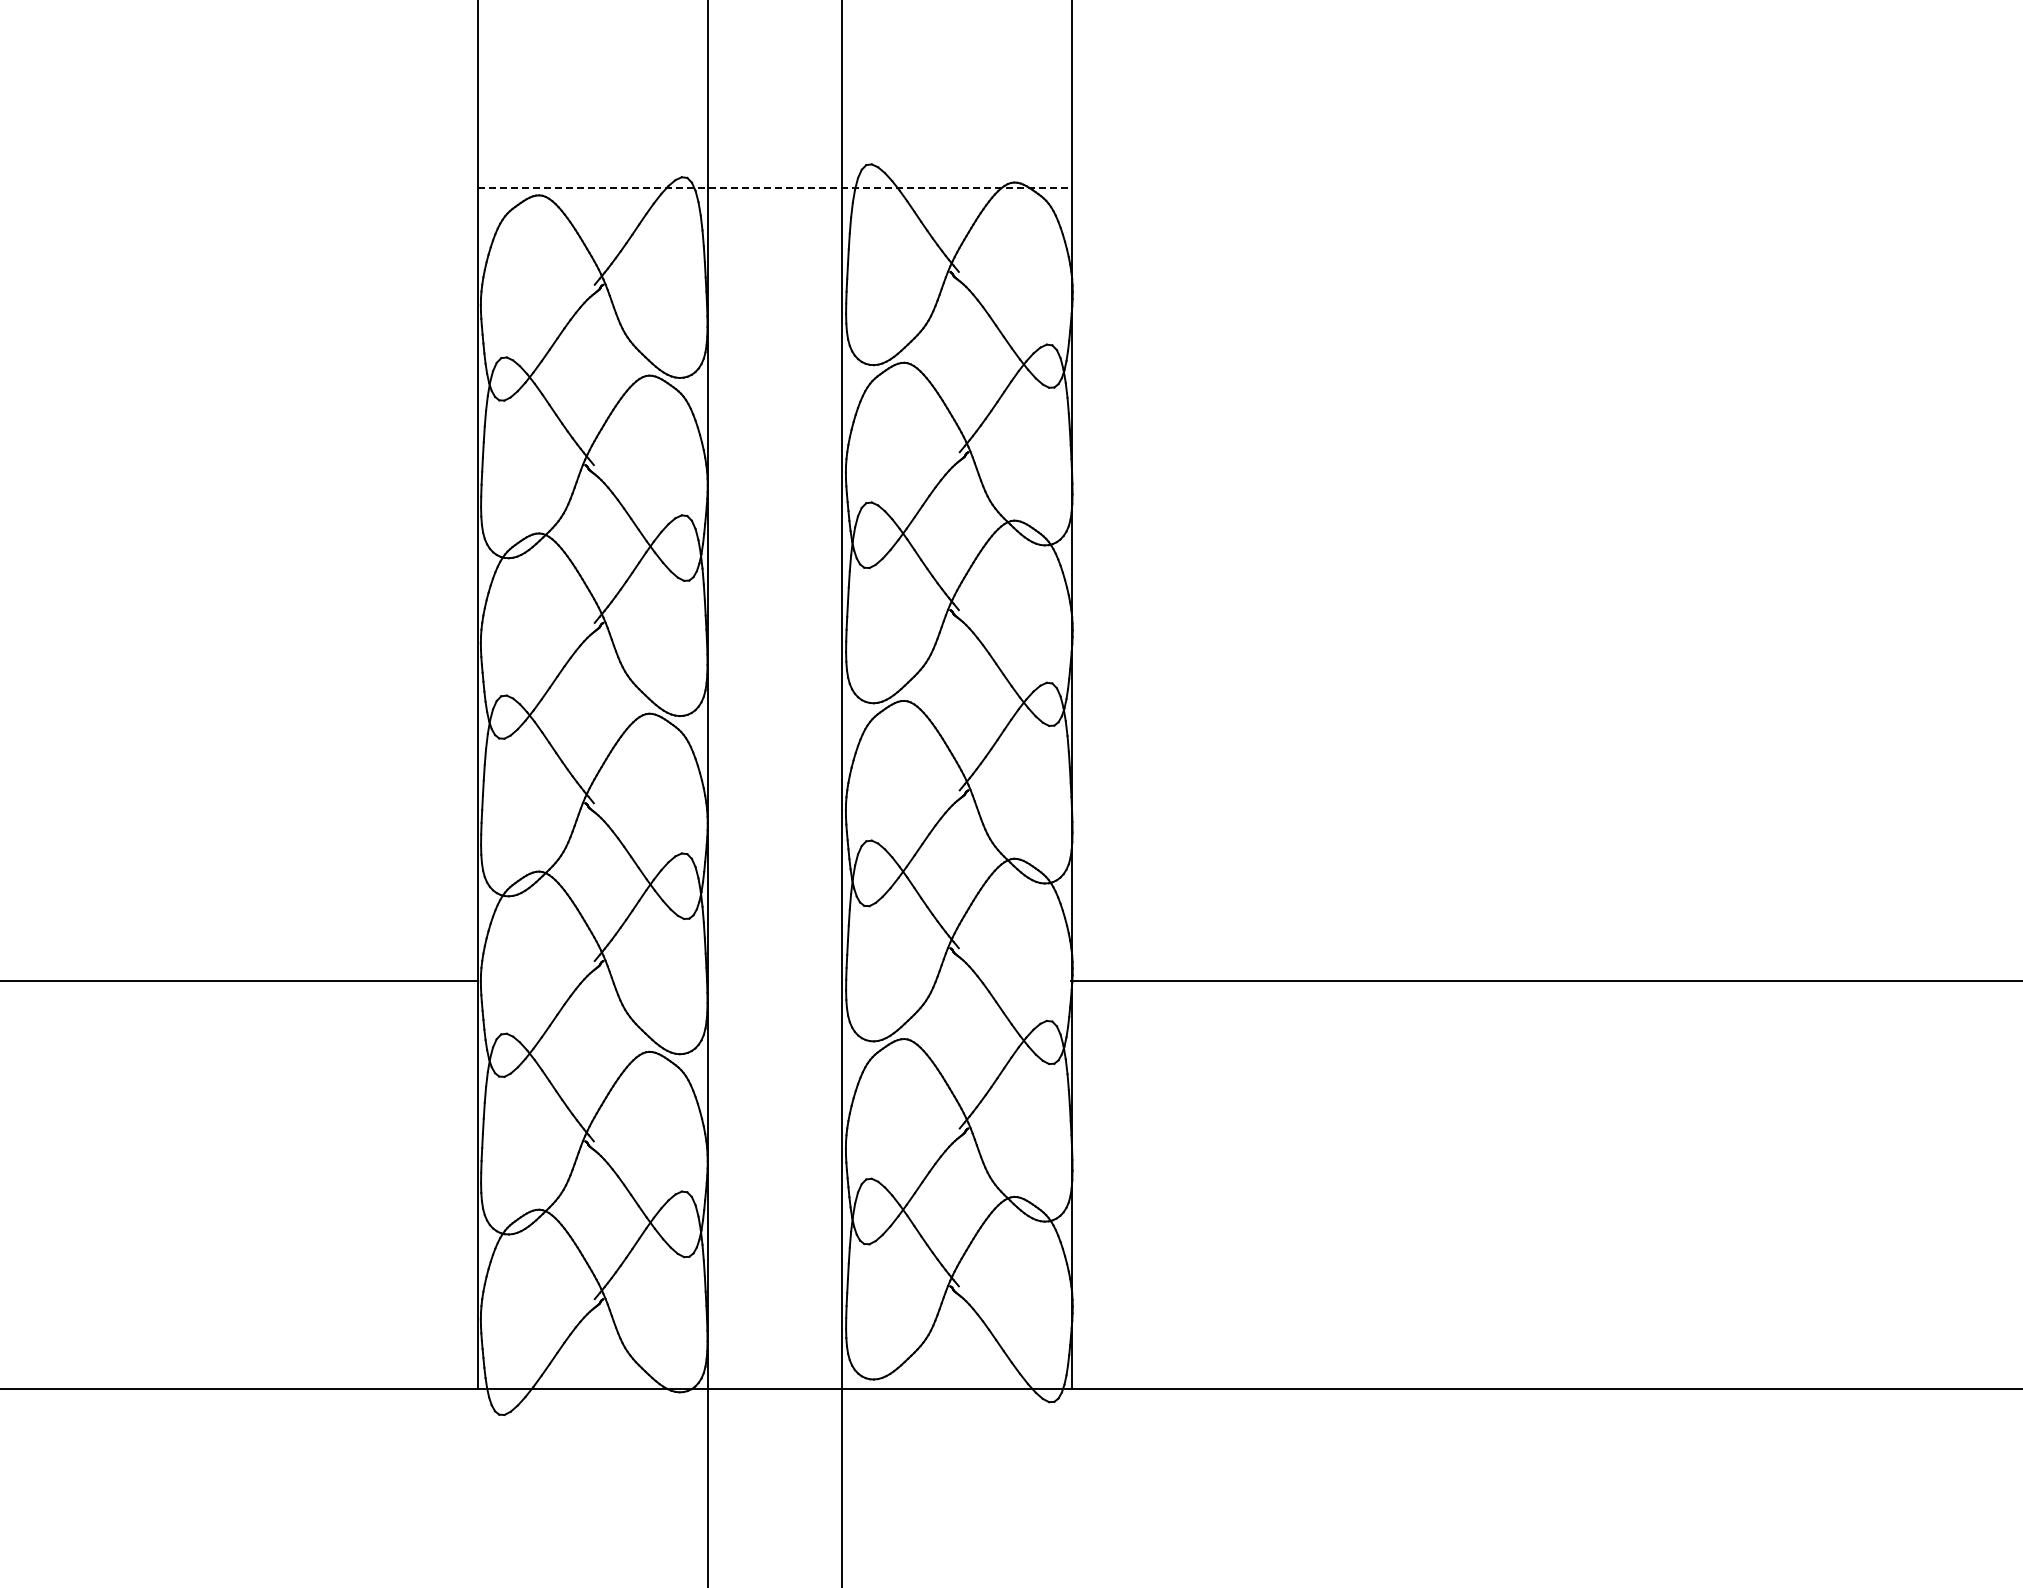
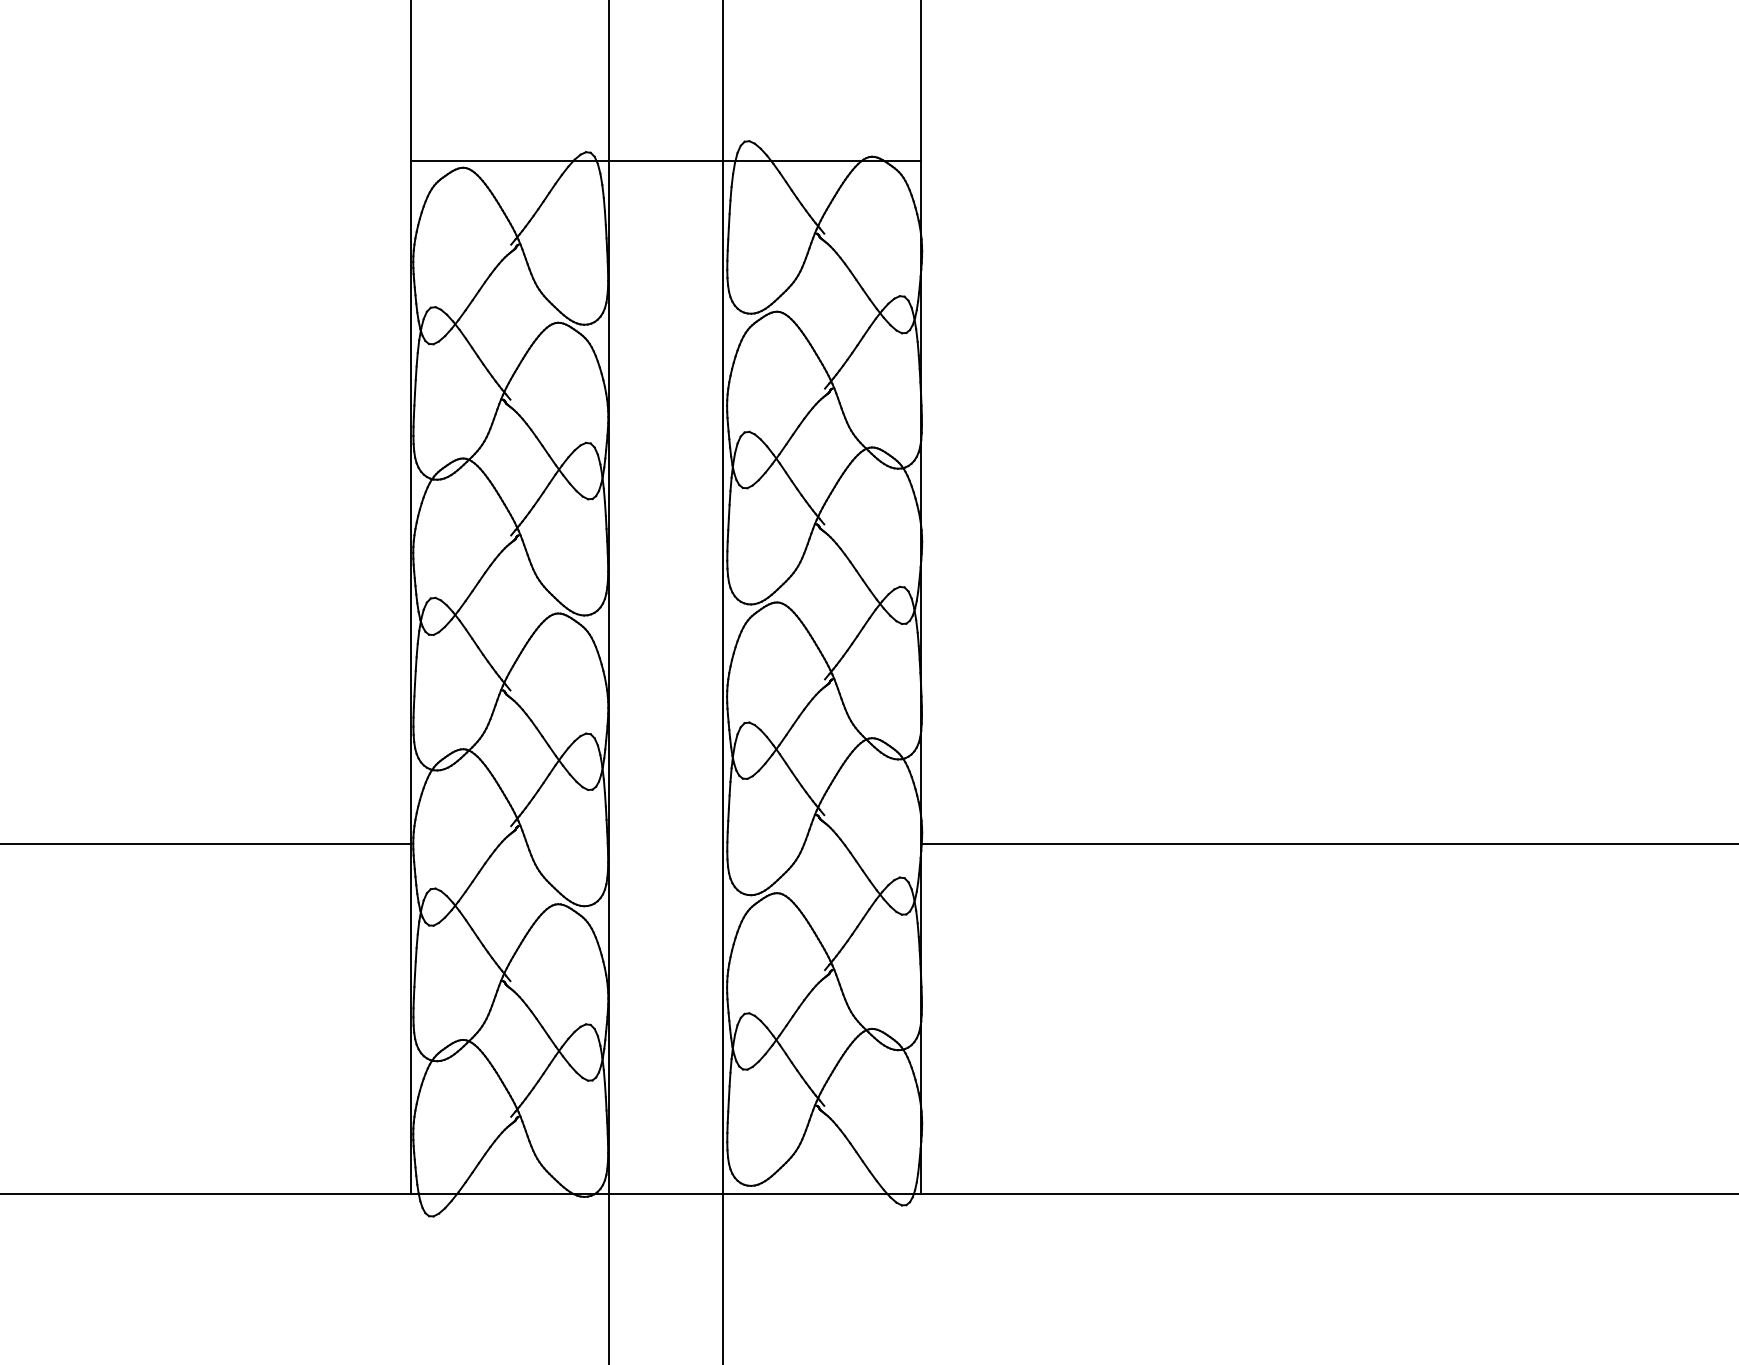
line: (774, 187) -> (665, 161), dashed -> solid

